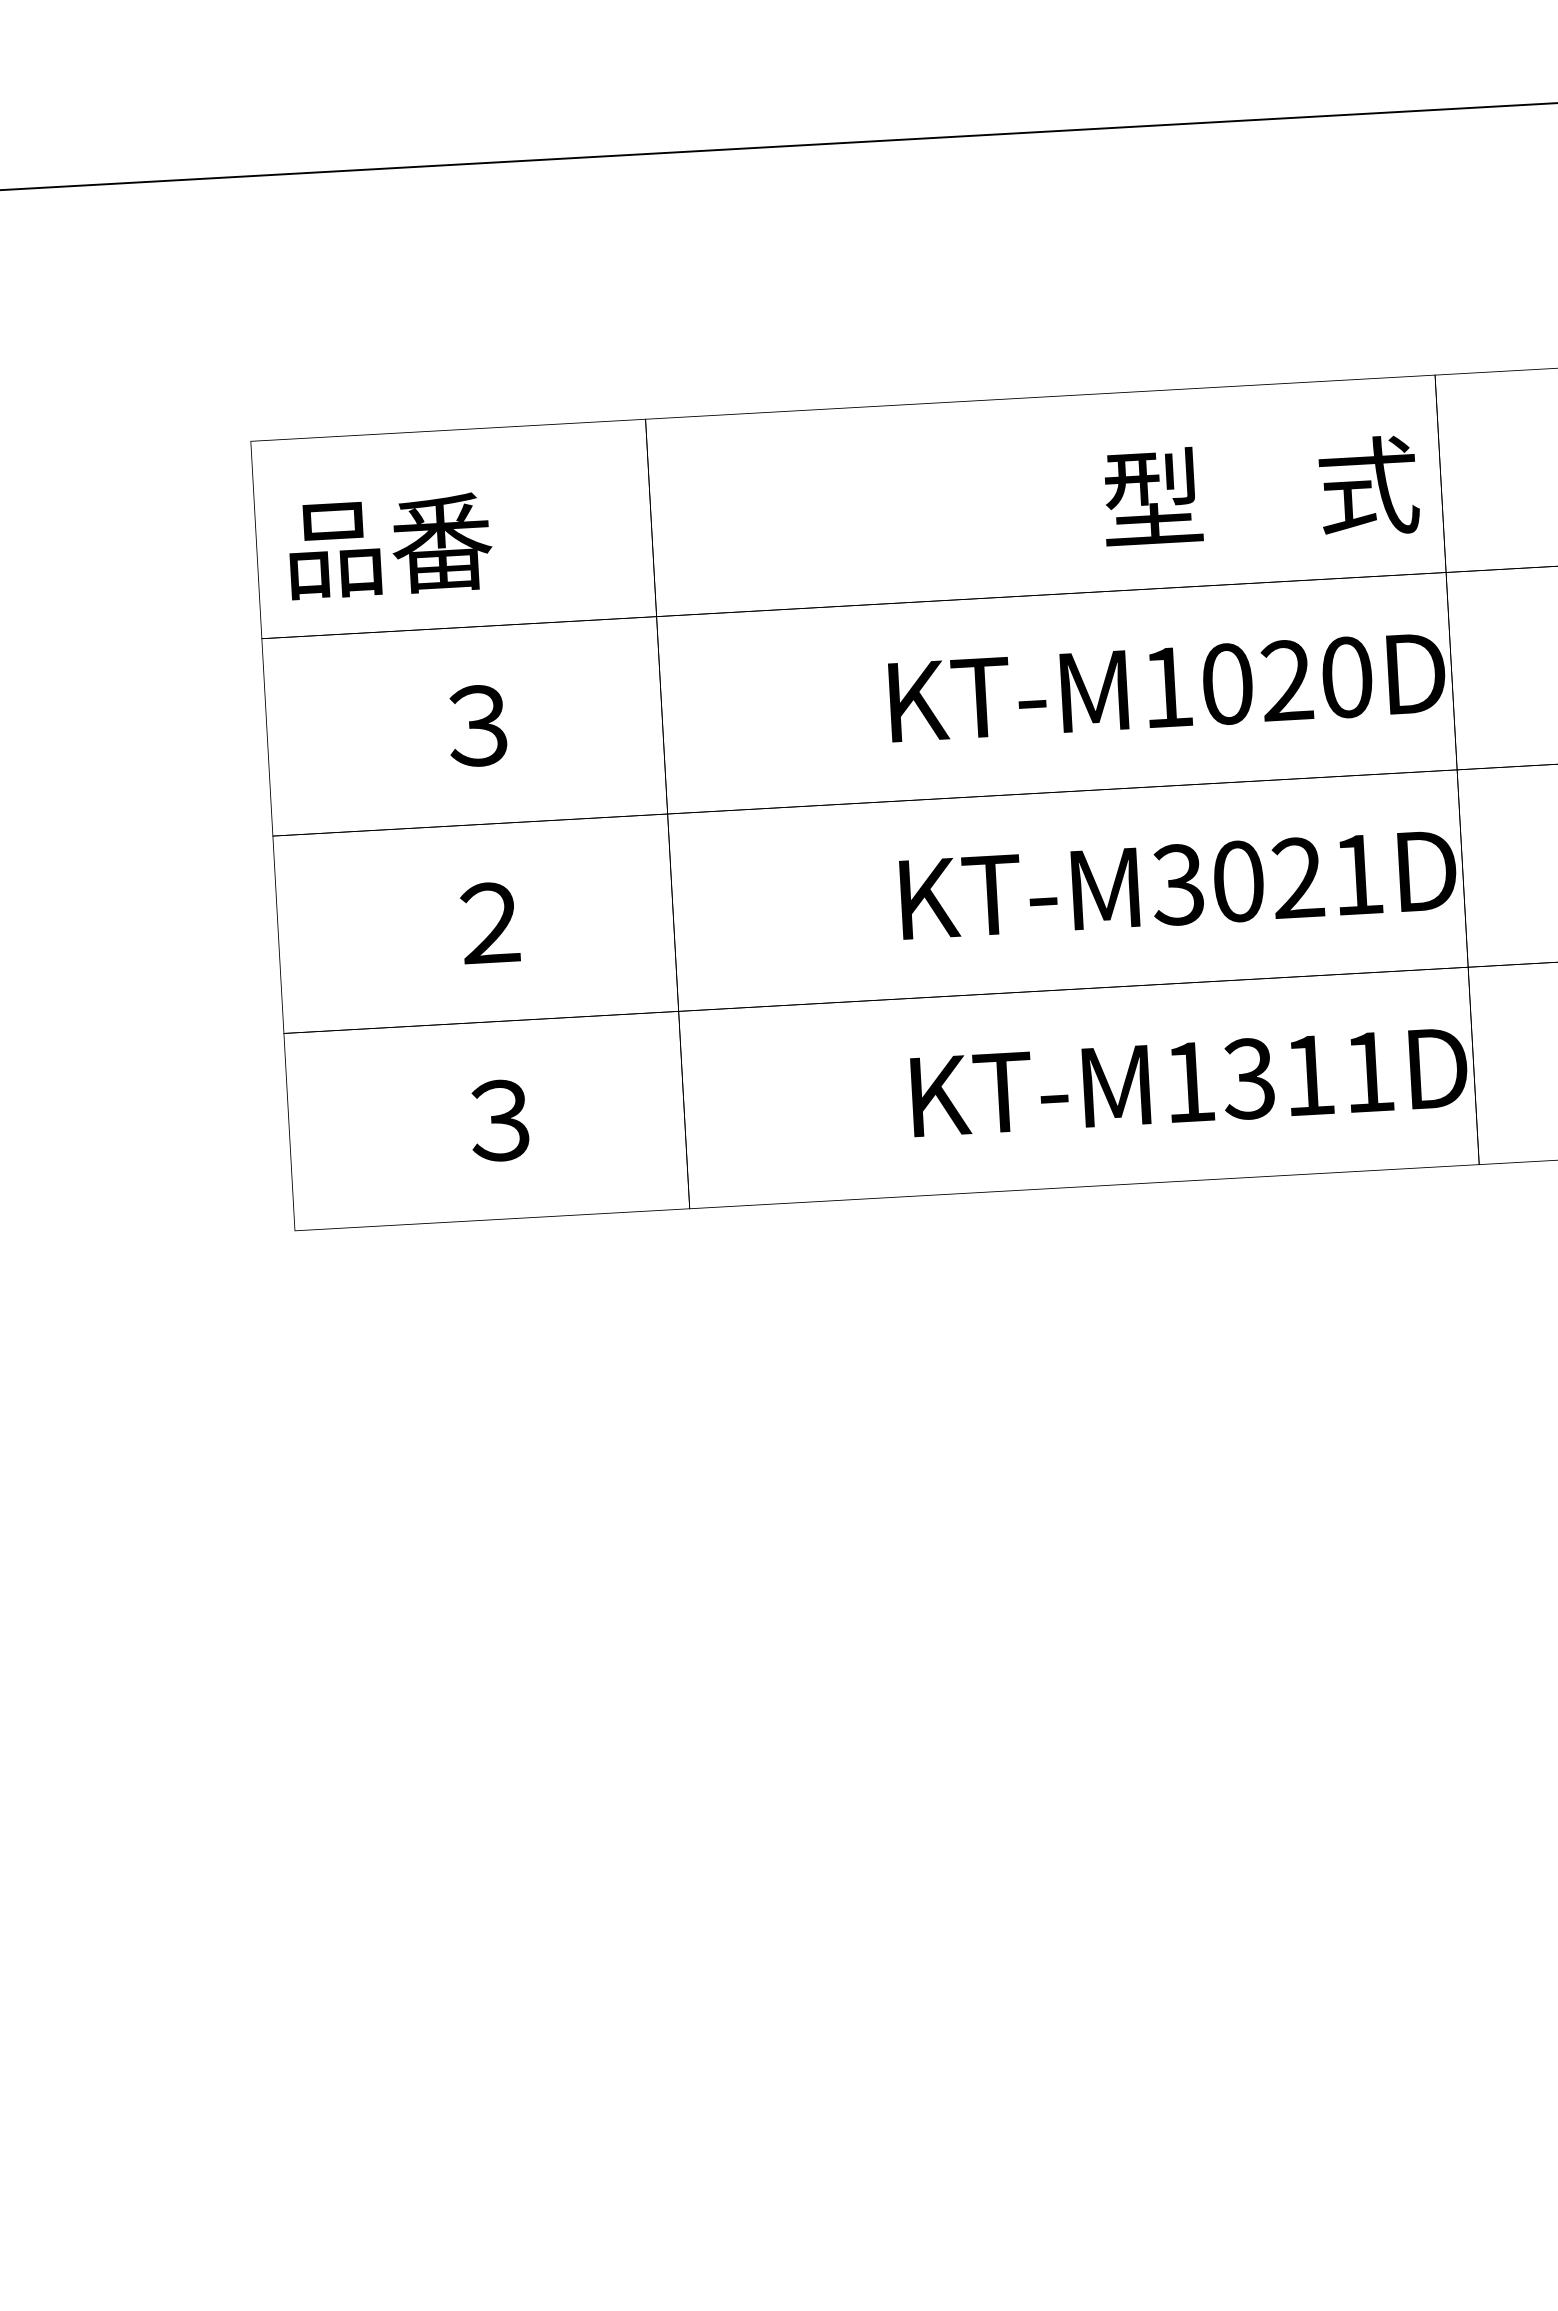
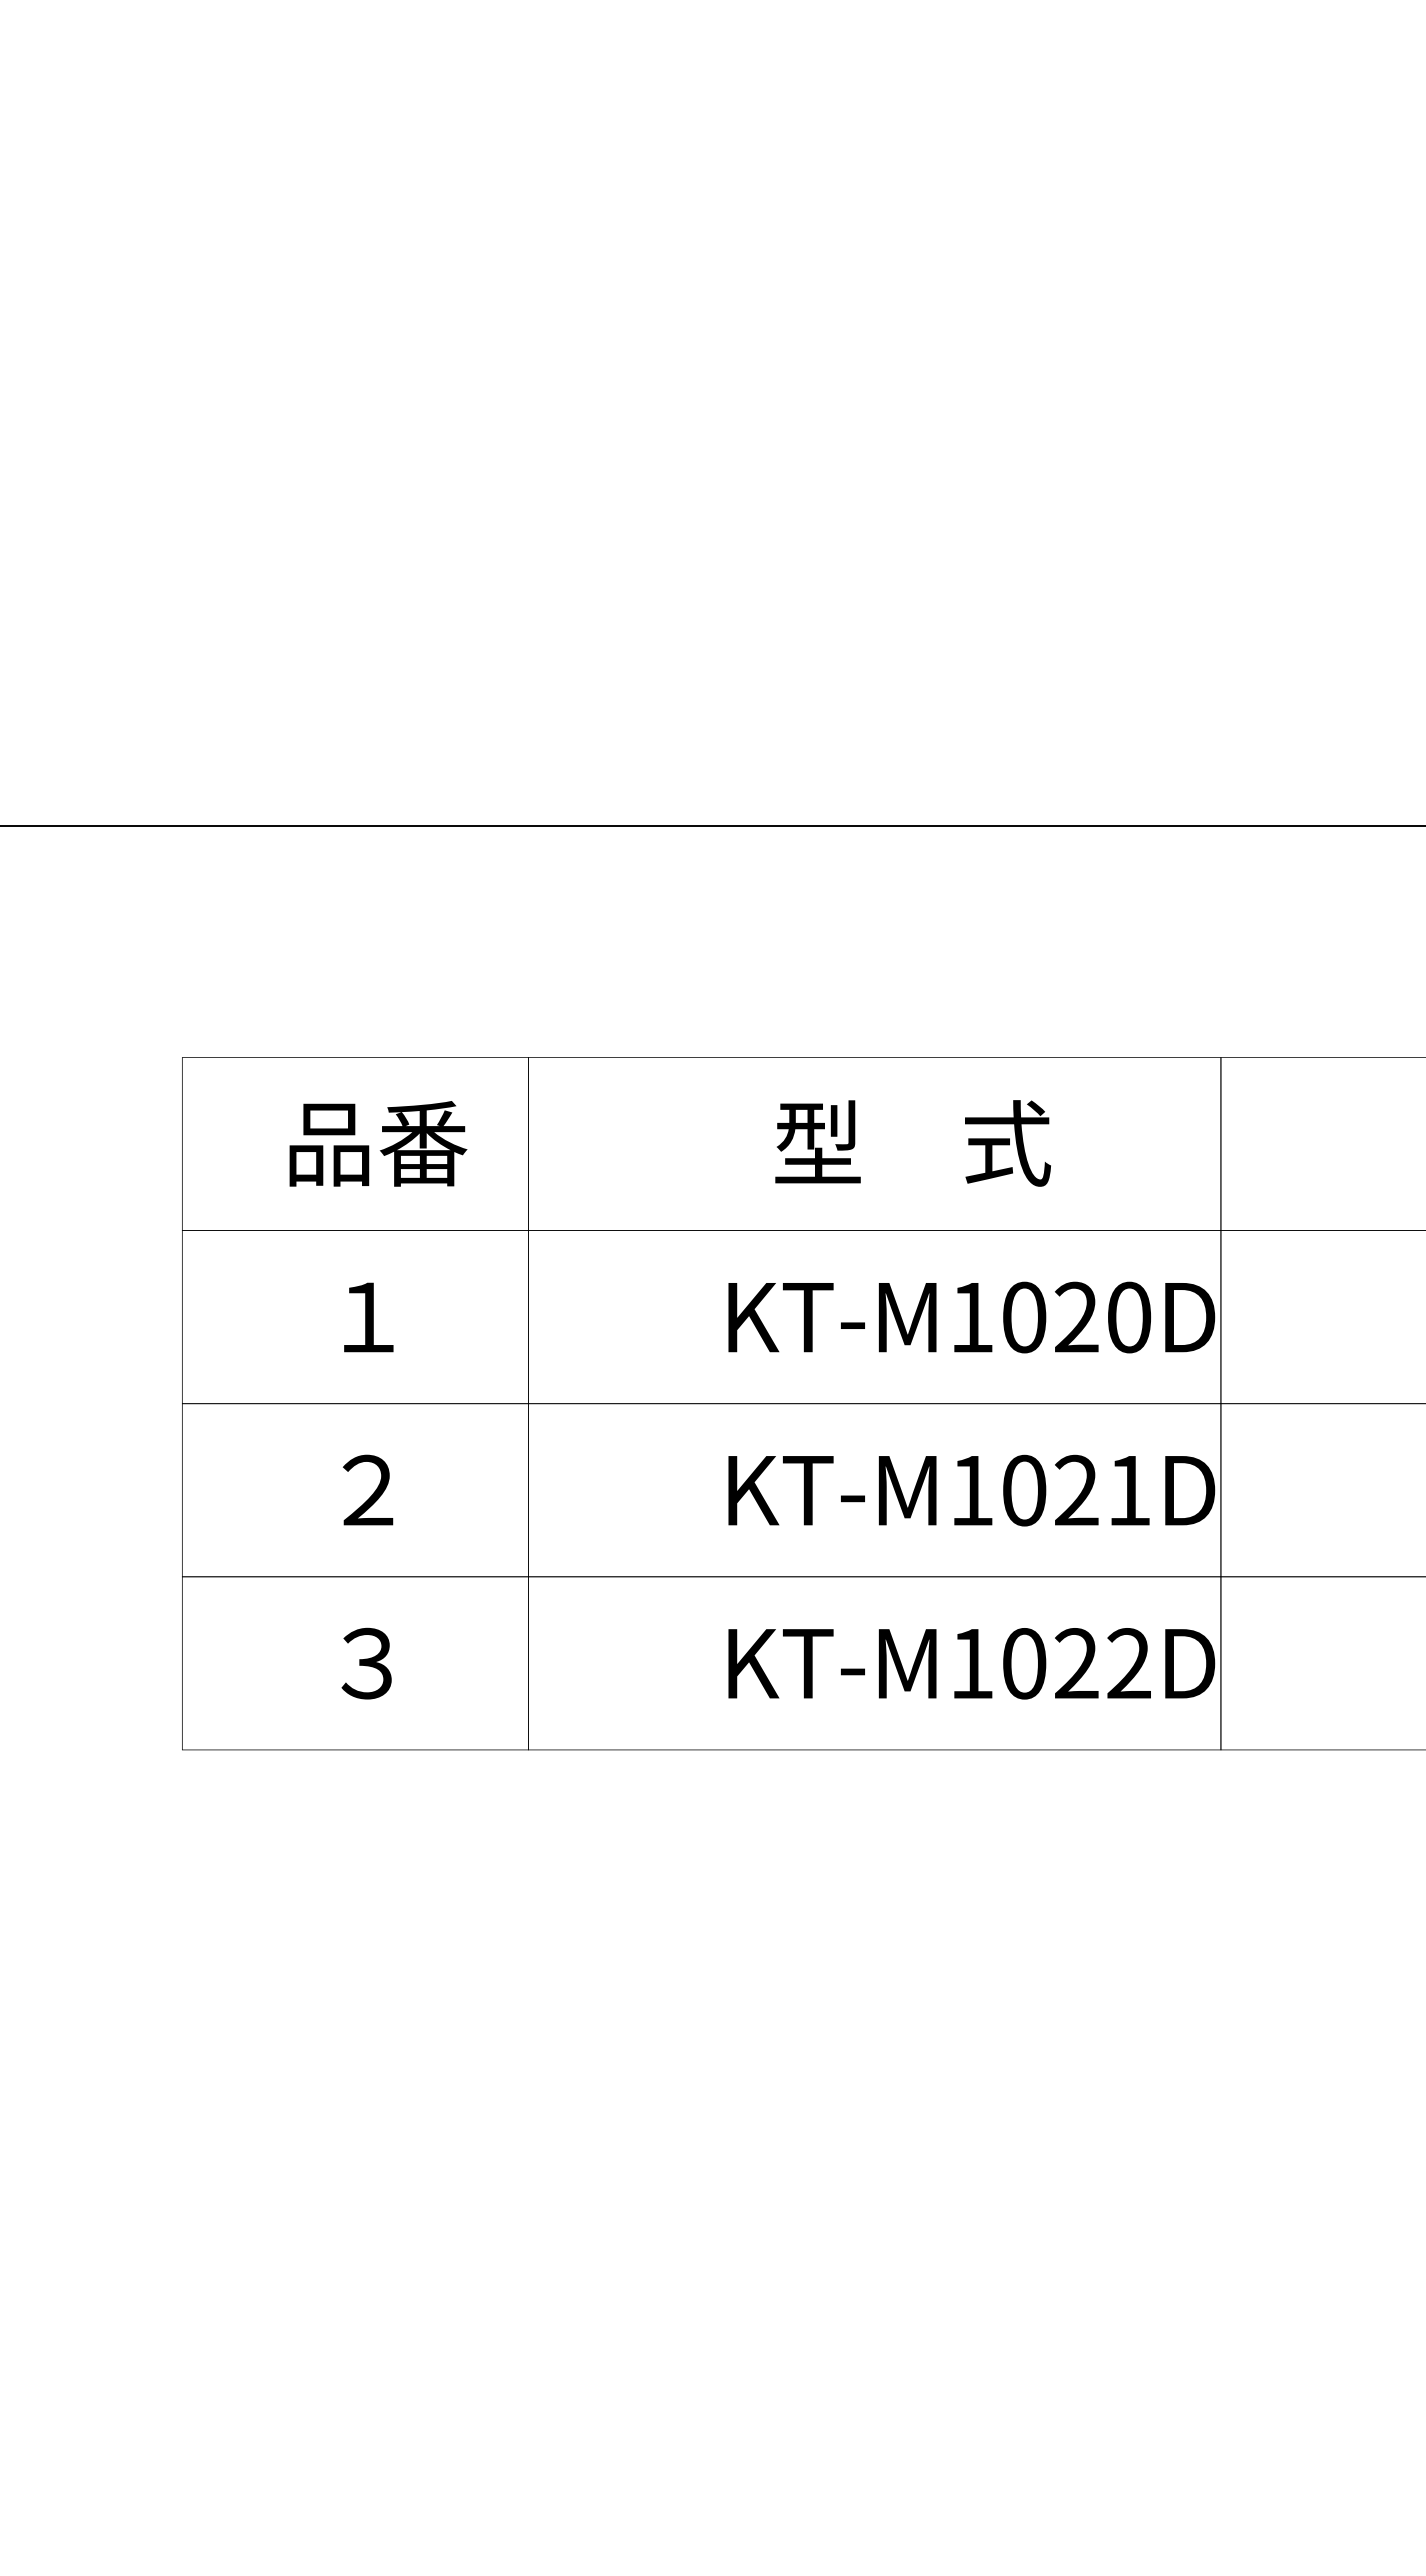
text: (1260, 492) -> (912, 1143), moved
text: (390, 545) -> (378, 1143), moved
text: (478, 725) -> (367, 1317), ３ -> １
text: (1178, 884) -> (971, 1490), KT-M3021D -> KT-M1021D
text: (1307, 1075) -> (1075, 1663), KT-M1311D -> KT-M1022D

